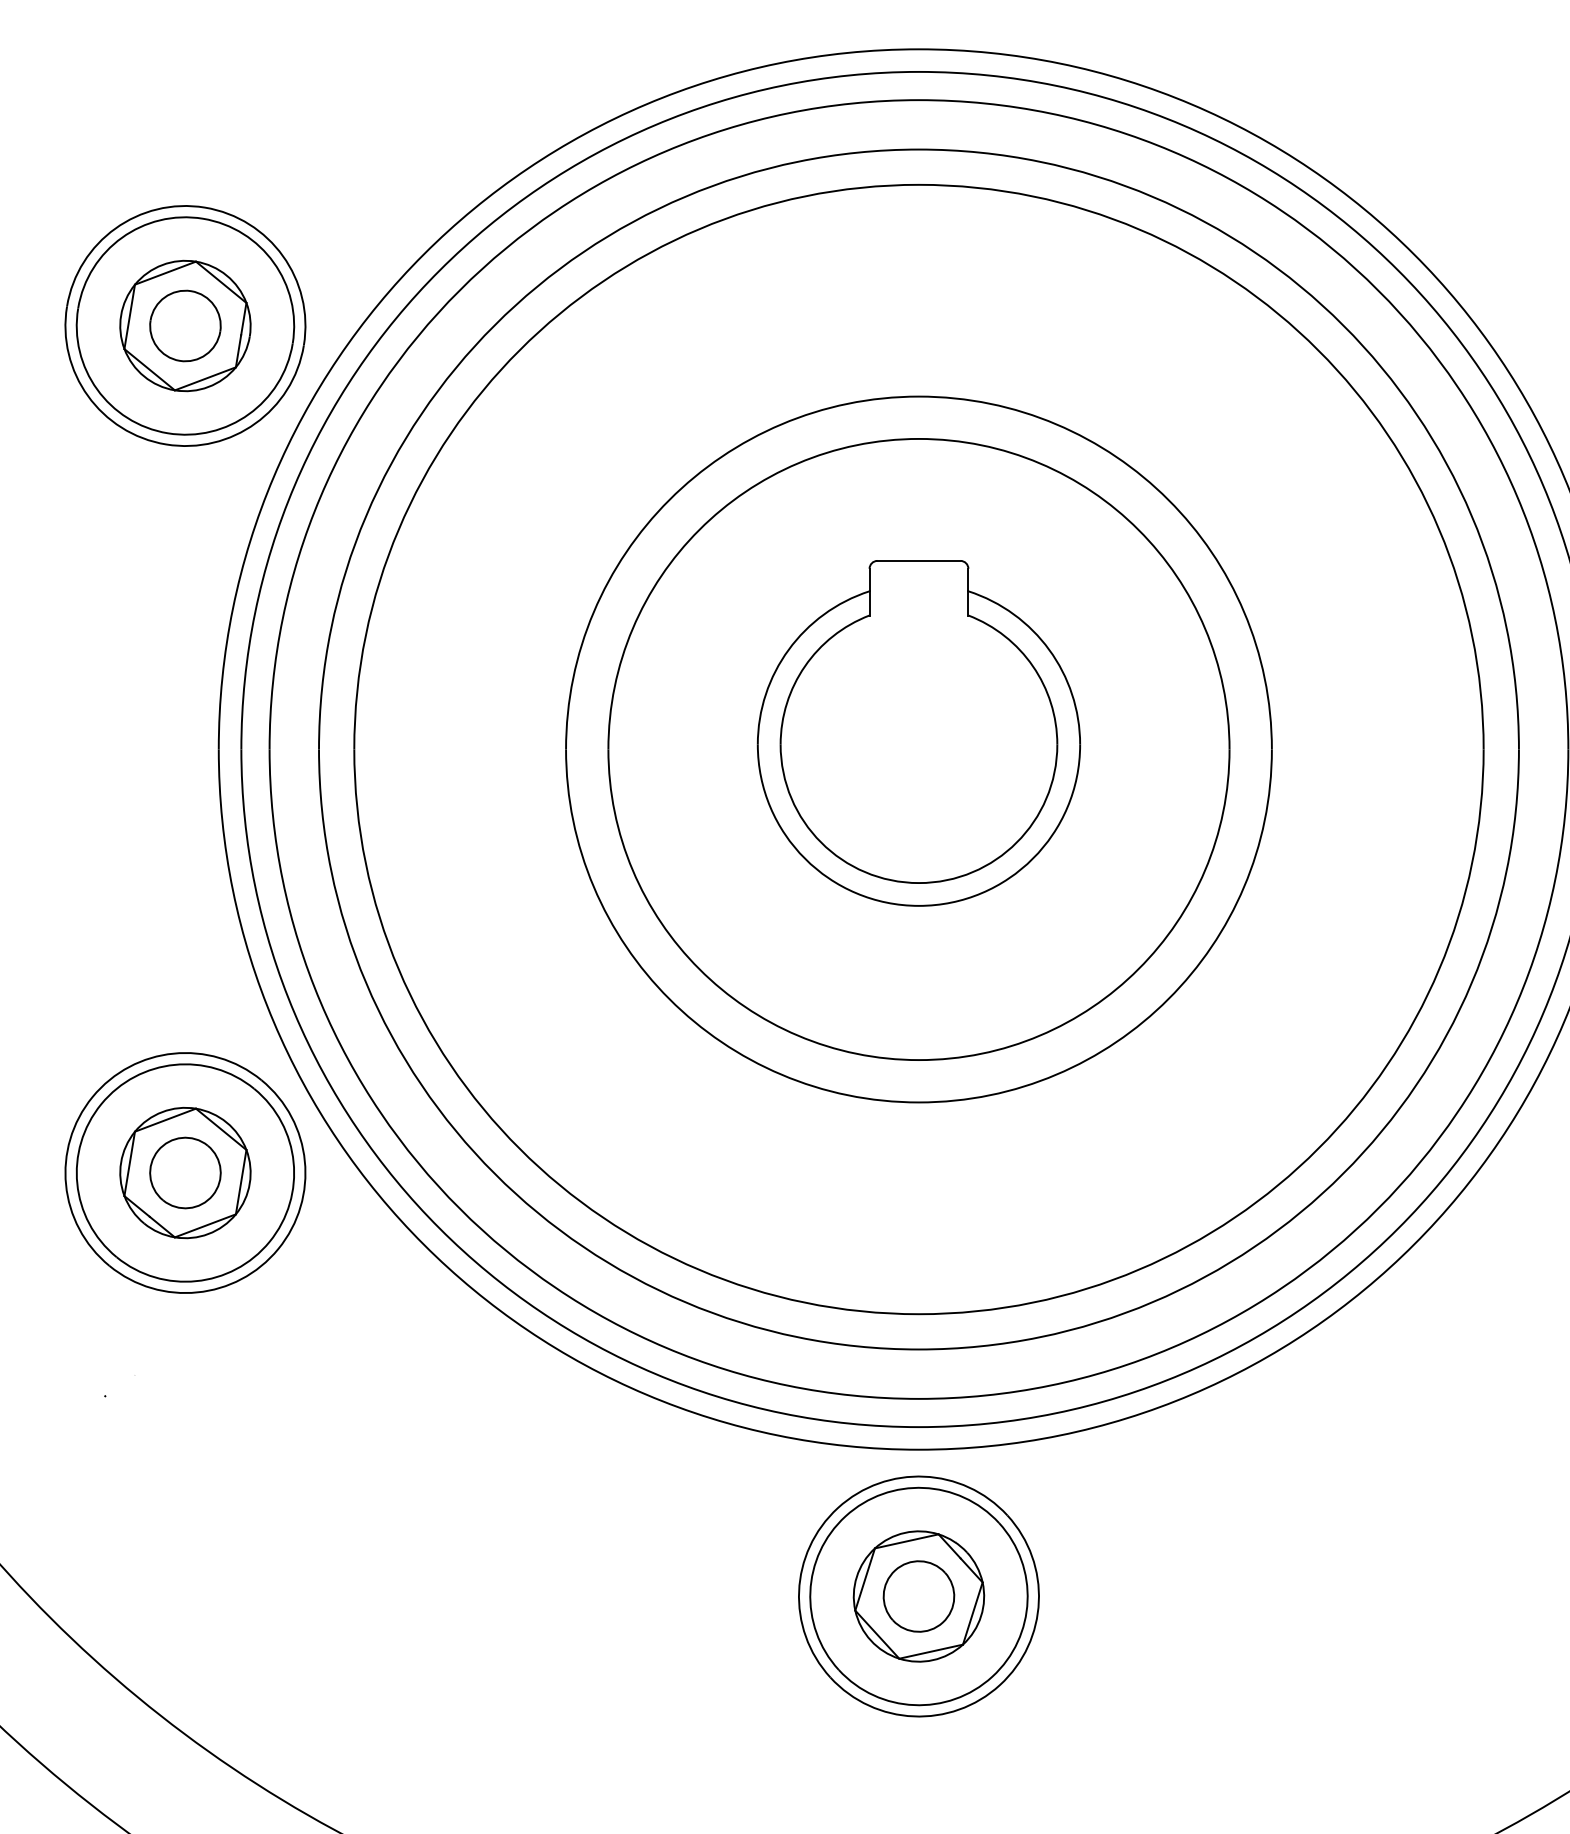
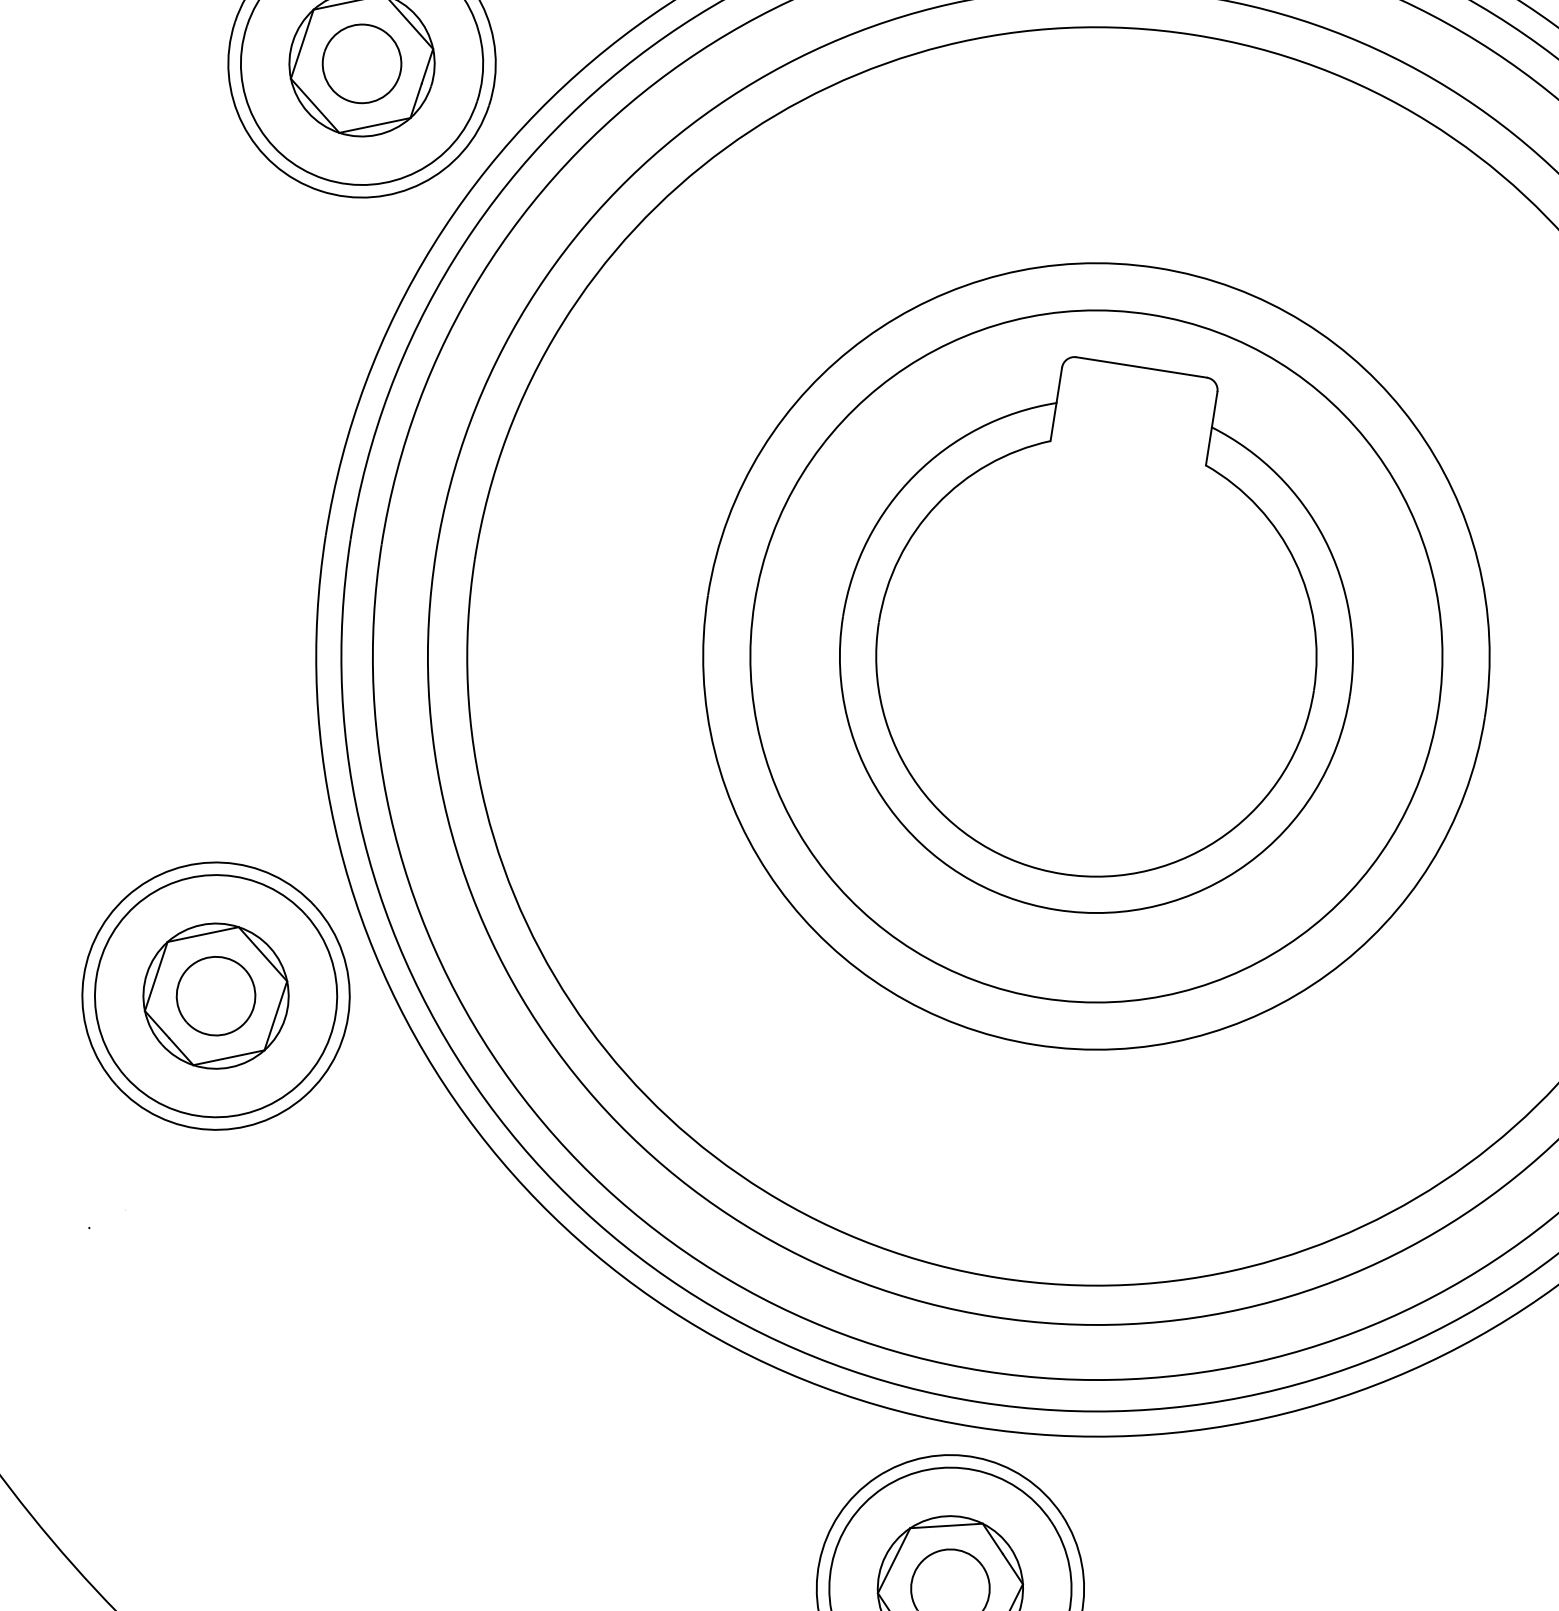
part: (918, 733) -> (1098, 638), size x1.43

